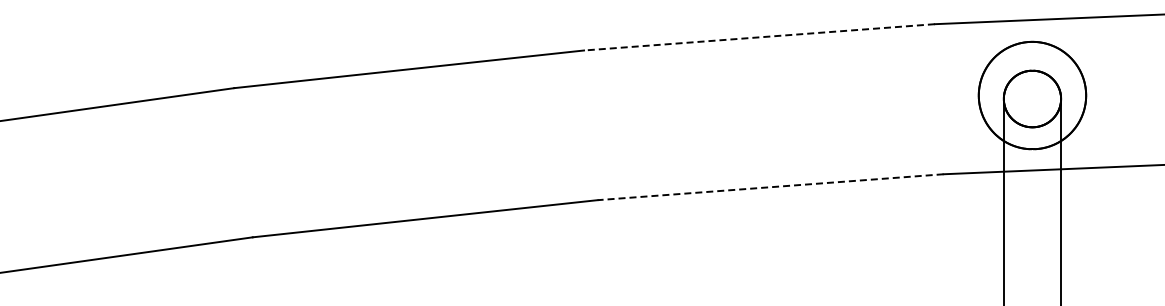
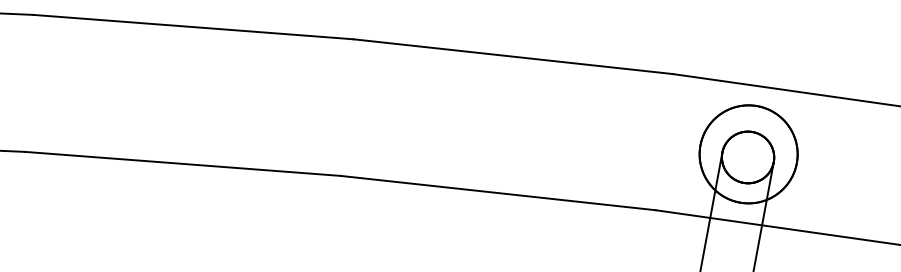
line: (759, 37) -> (513, 56), dashed -> solid
line: (770, 187) -> (498, 193), dashed -> solid

